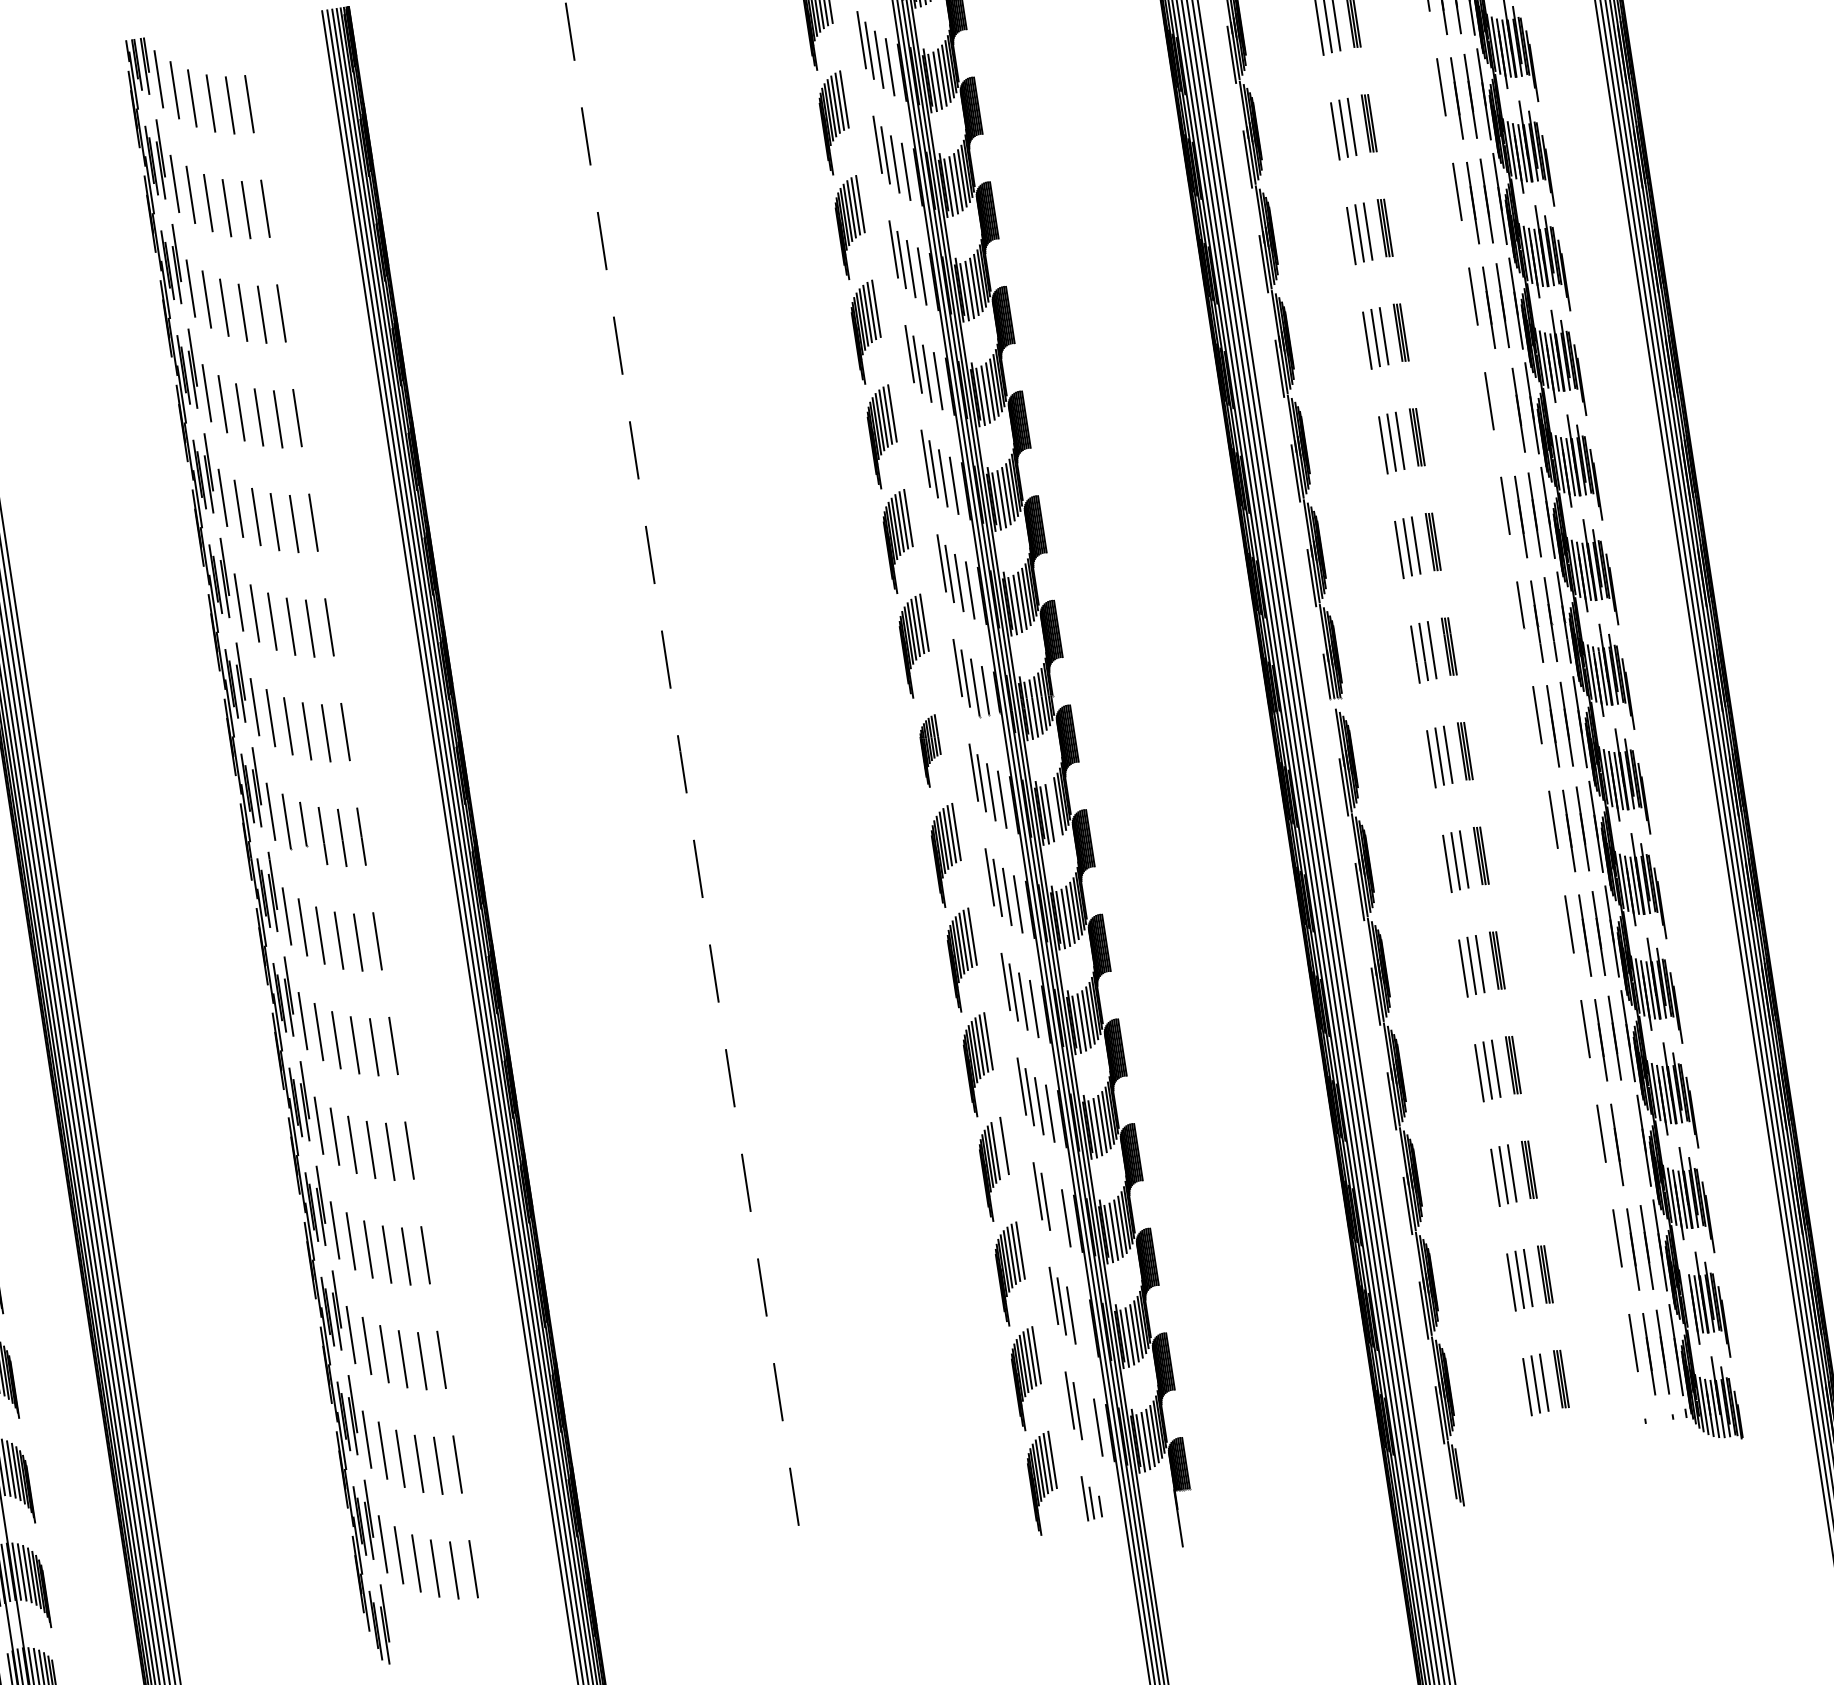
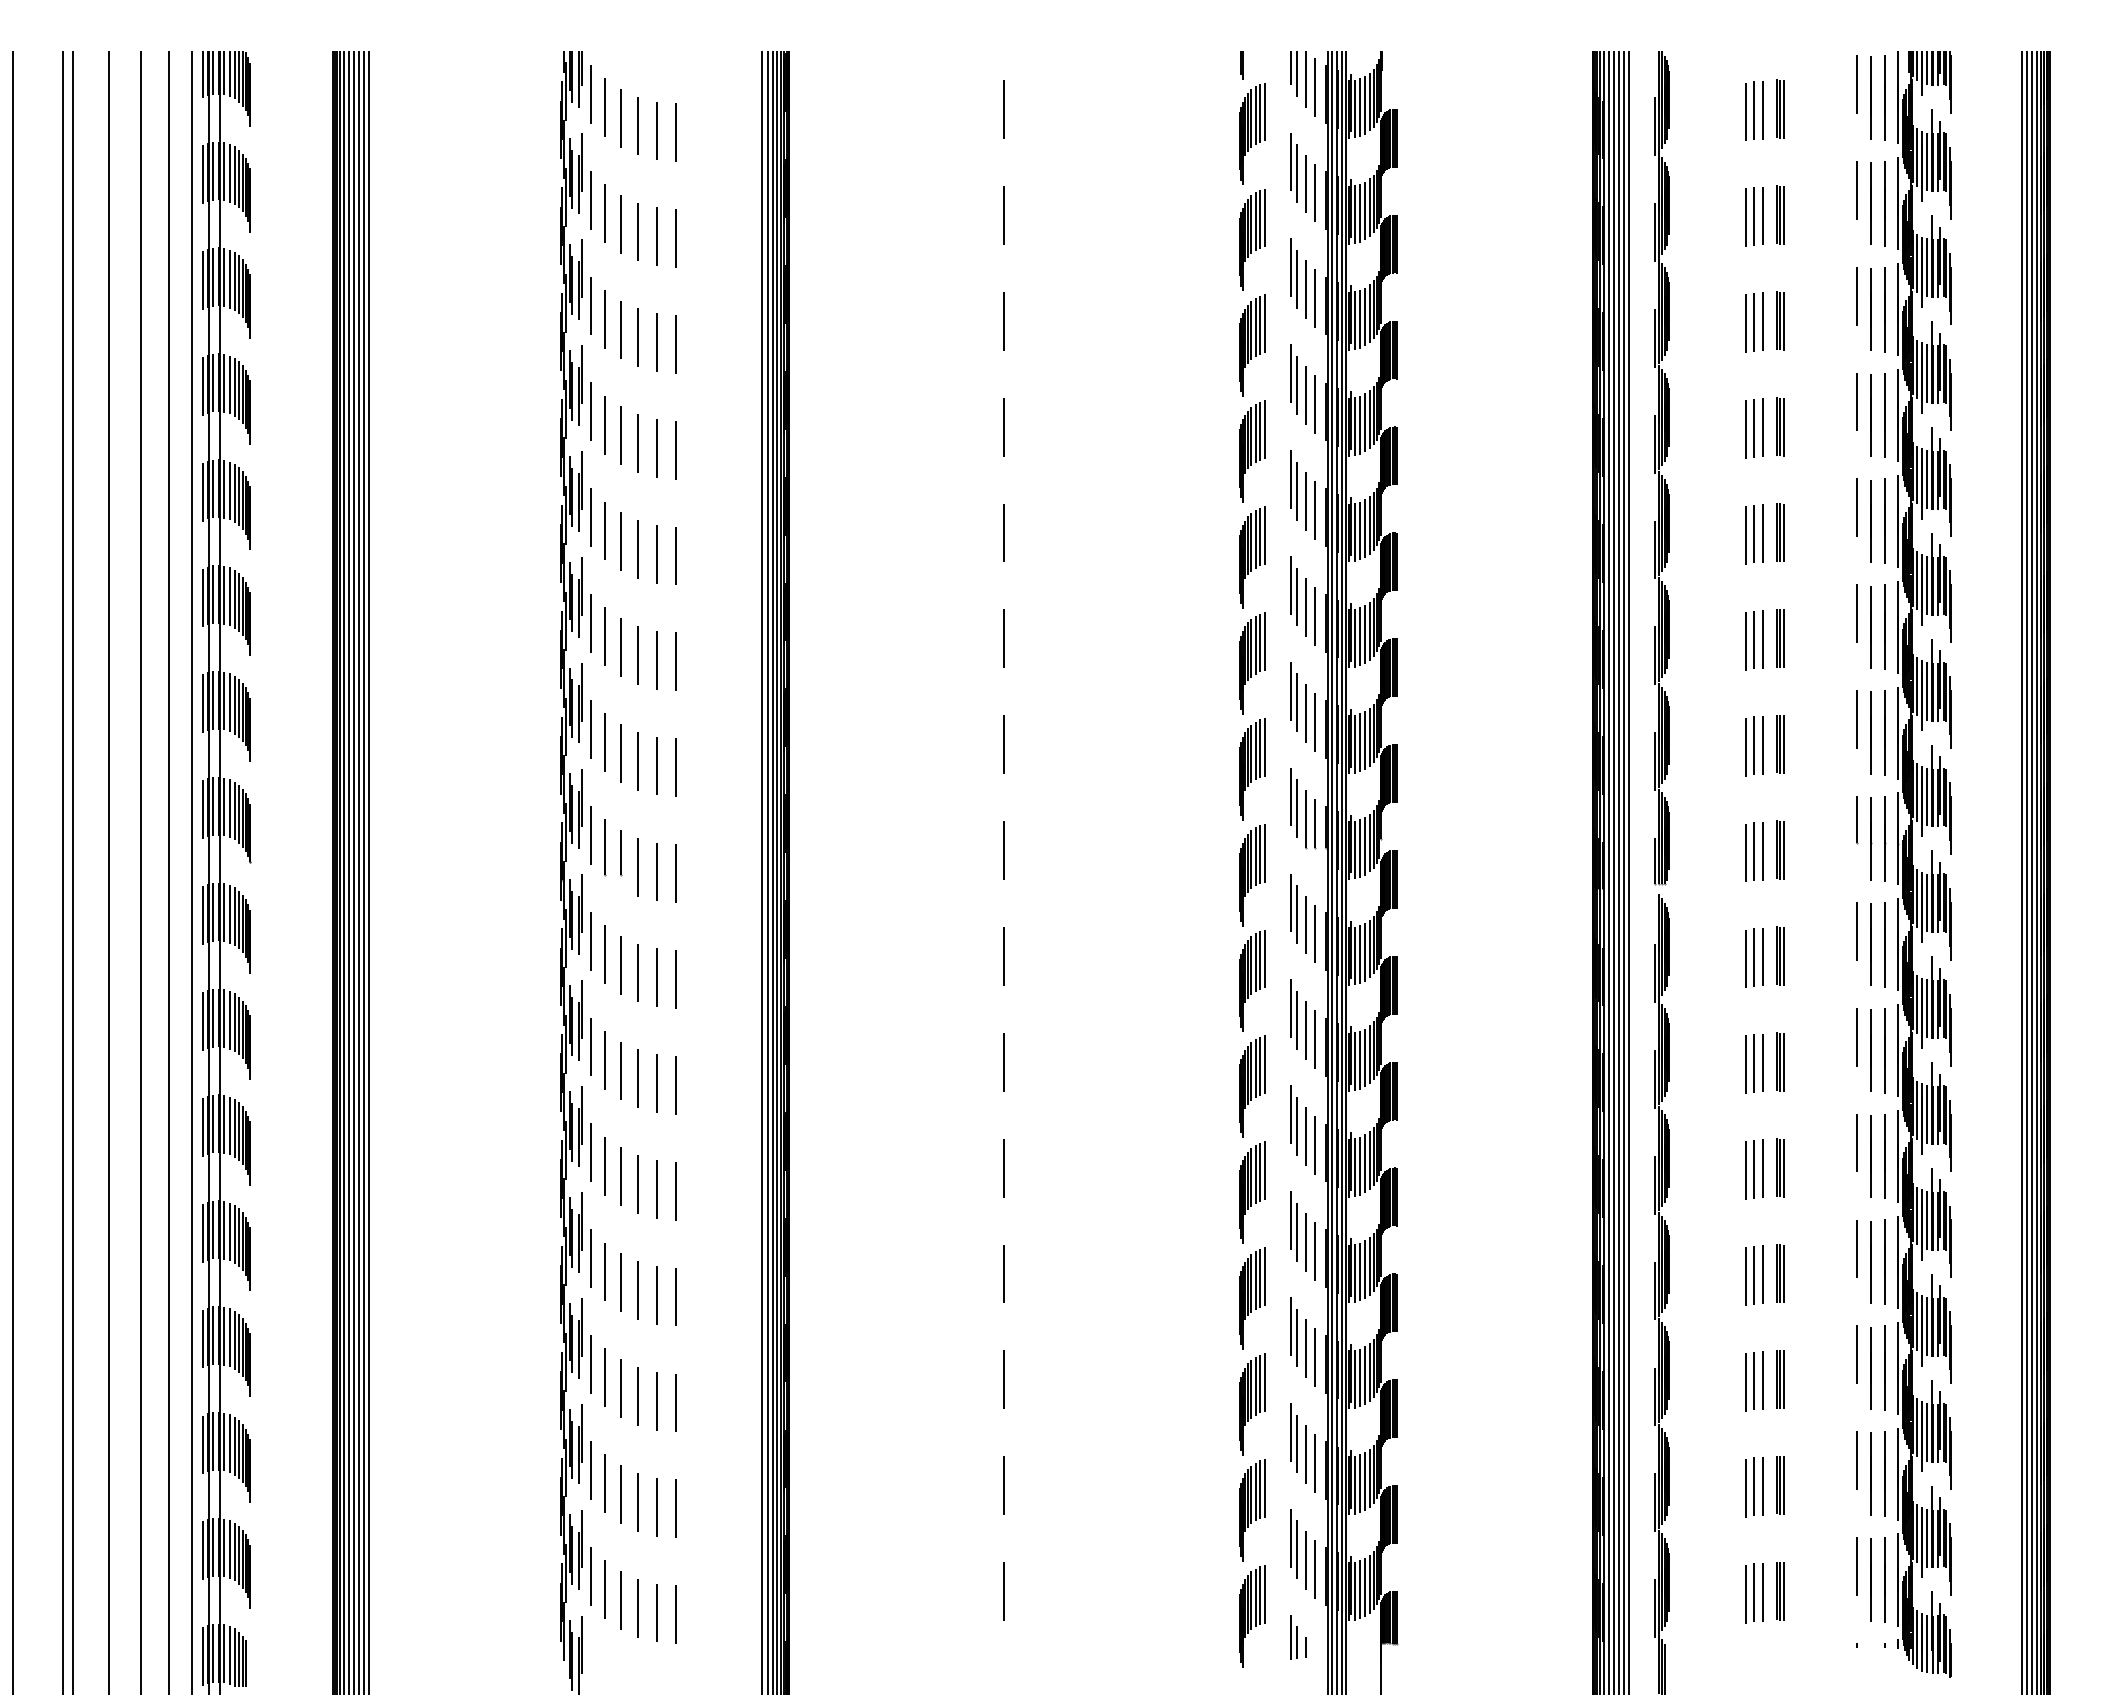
line: (1504, 412) -> (1870, 627), added
part: (931, 751) -> (1252, 875), size x1.43
line: (1054, 809) -> (1365, 951), added
line: (1630, 1142) -> (1884, 1367), added
line: (1000, 1147) -> (1260, 1277), added
line: (1055, 1210) -> (1305, 1348), added
line: (1688, 1301) -> (1917, 1533), added
line: (1082, 1322) -> (1315, 1462), added
line: (1087, 1419) -> (1305, 1559), added

